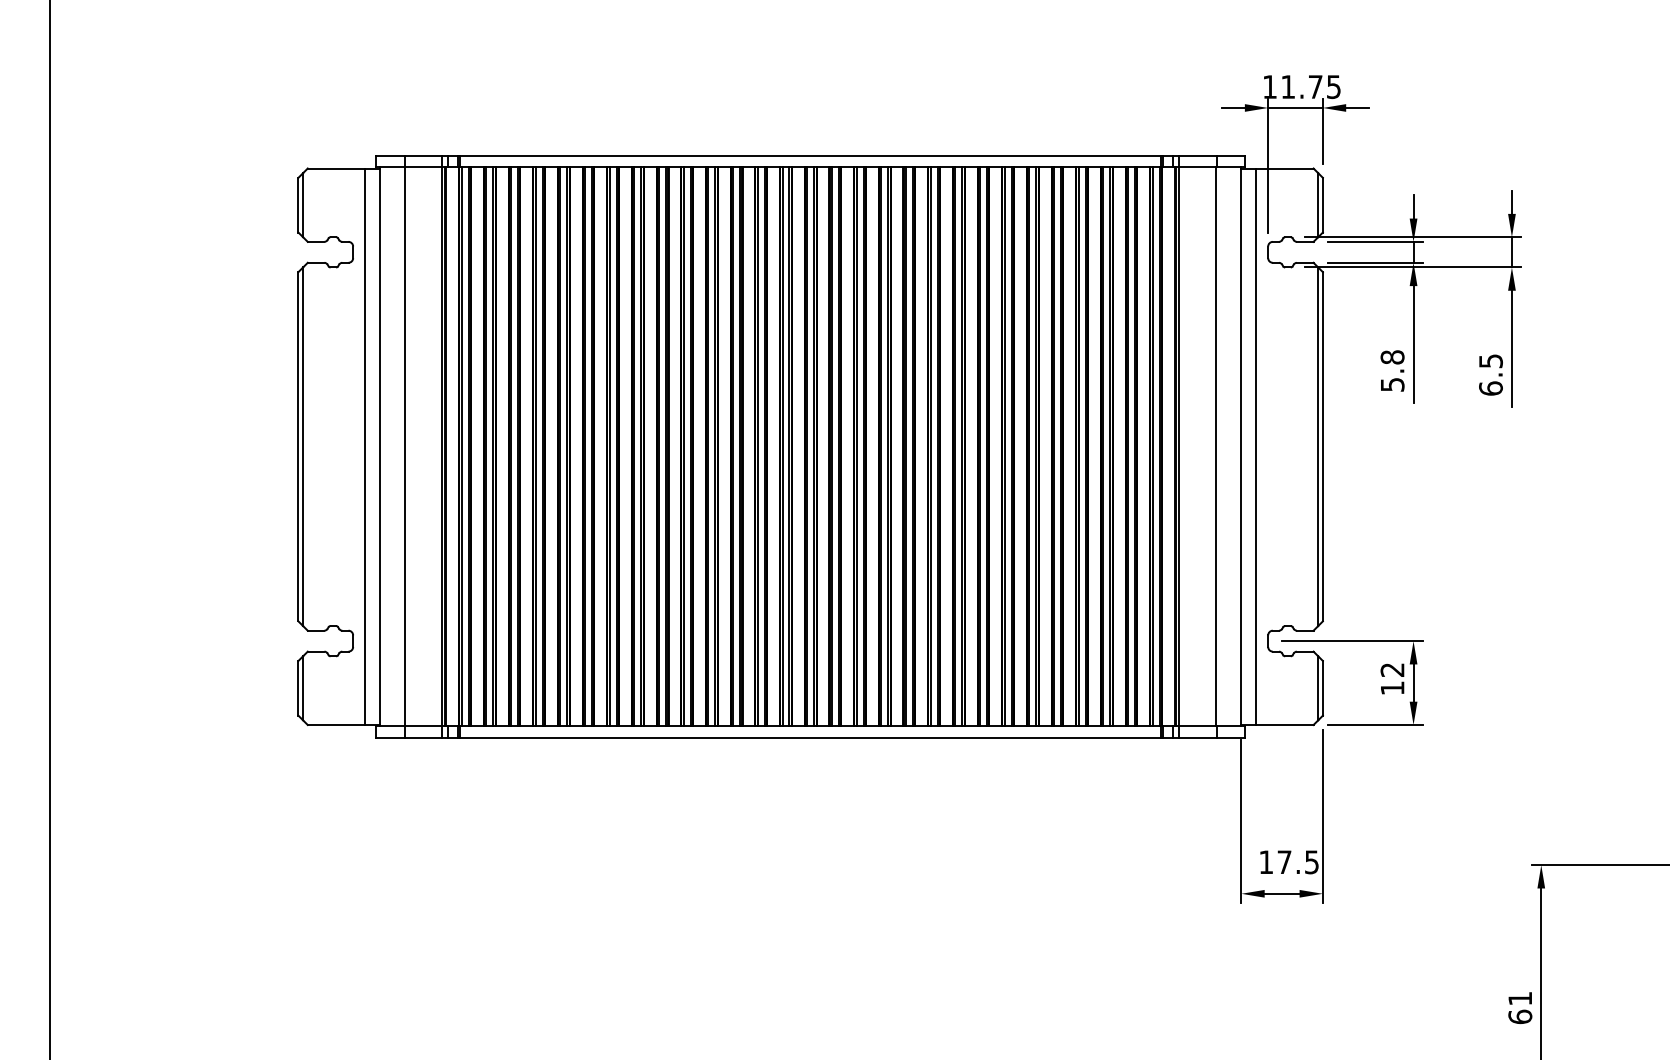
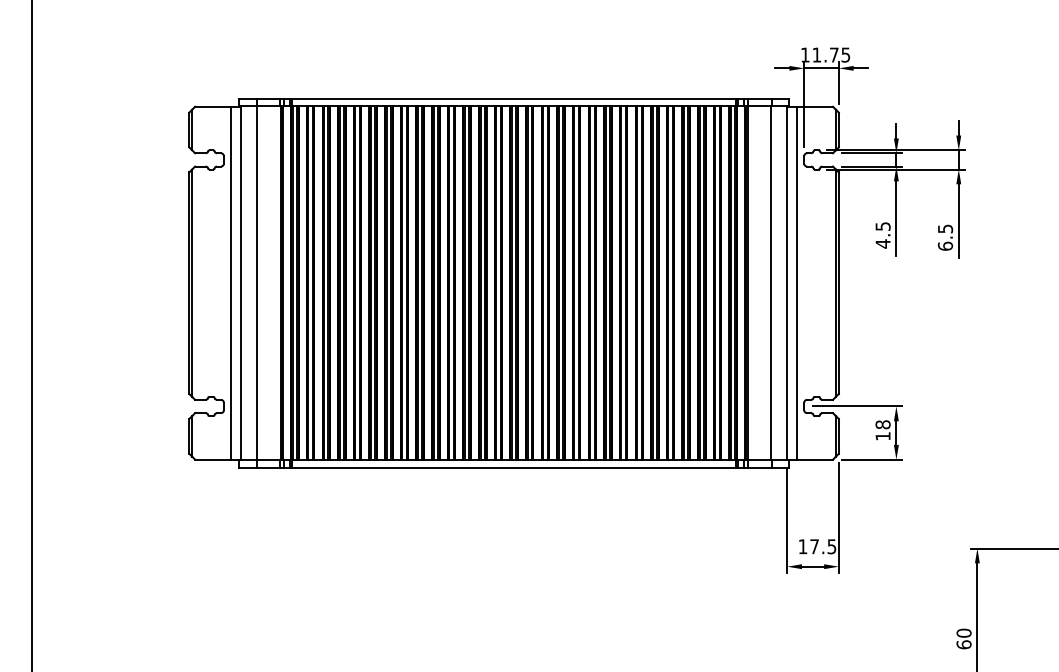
text: (1391, 371) -> (882, 235), 5.8 -> 4.5
text: (1391, 669) -> (882, 424), 12 -> 18
text: (1519, 997) -> (963, 632), 61 -> 60

